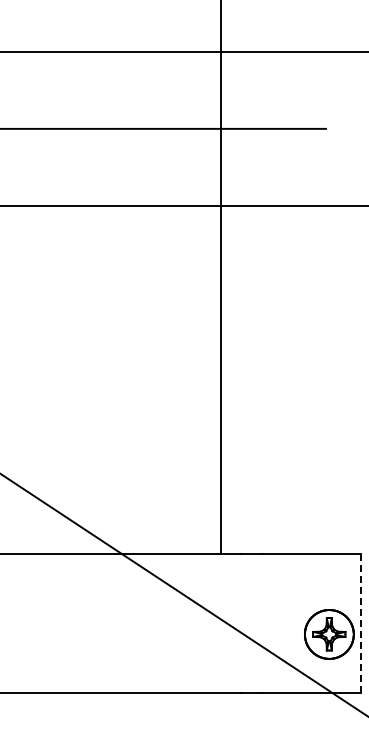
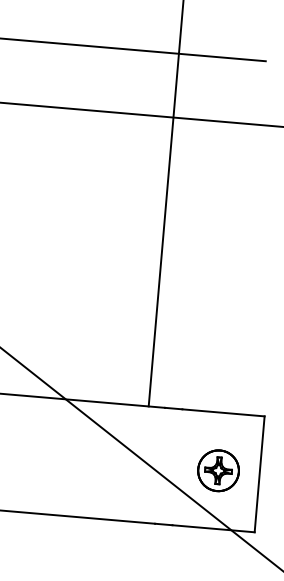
line: (360, 623) -> (259, 474), dashed -> solid
part: (329, 634) -> (218, 470), moved

